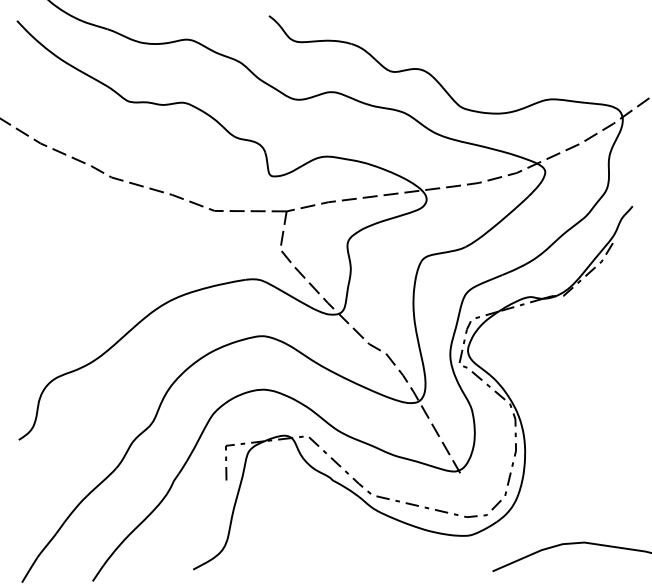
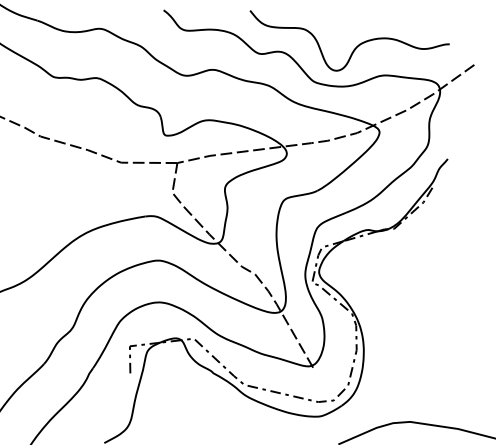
curve: (514, 63) -> (355, 47), added

